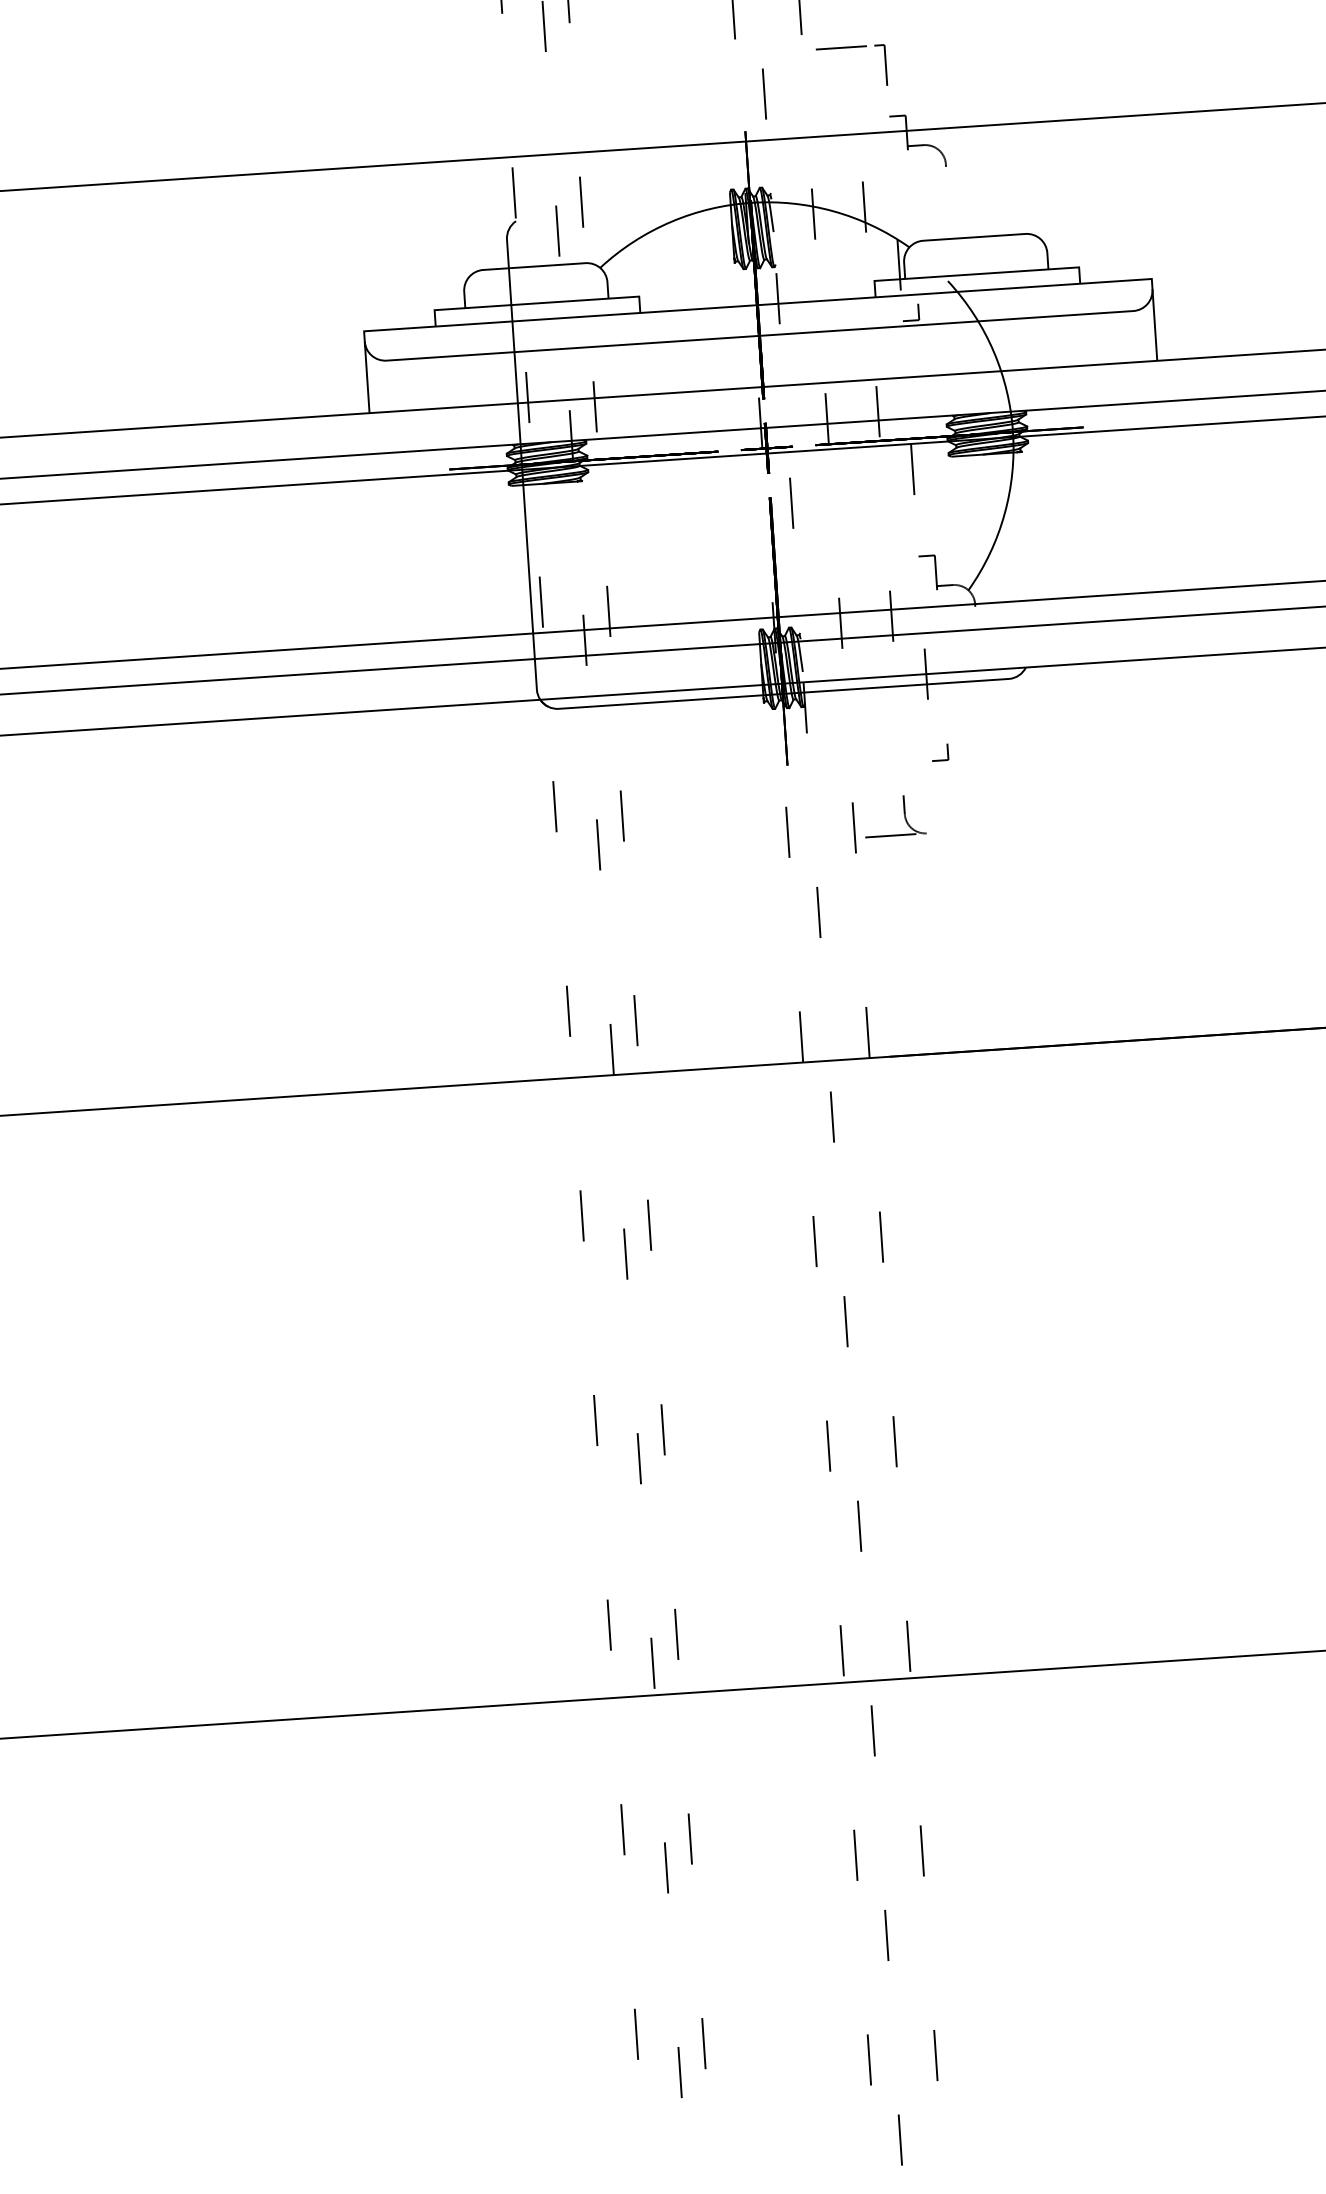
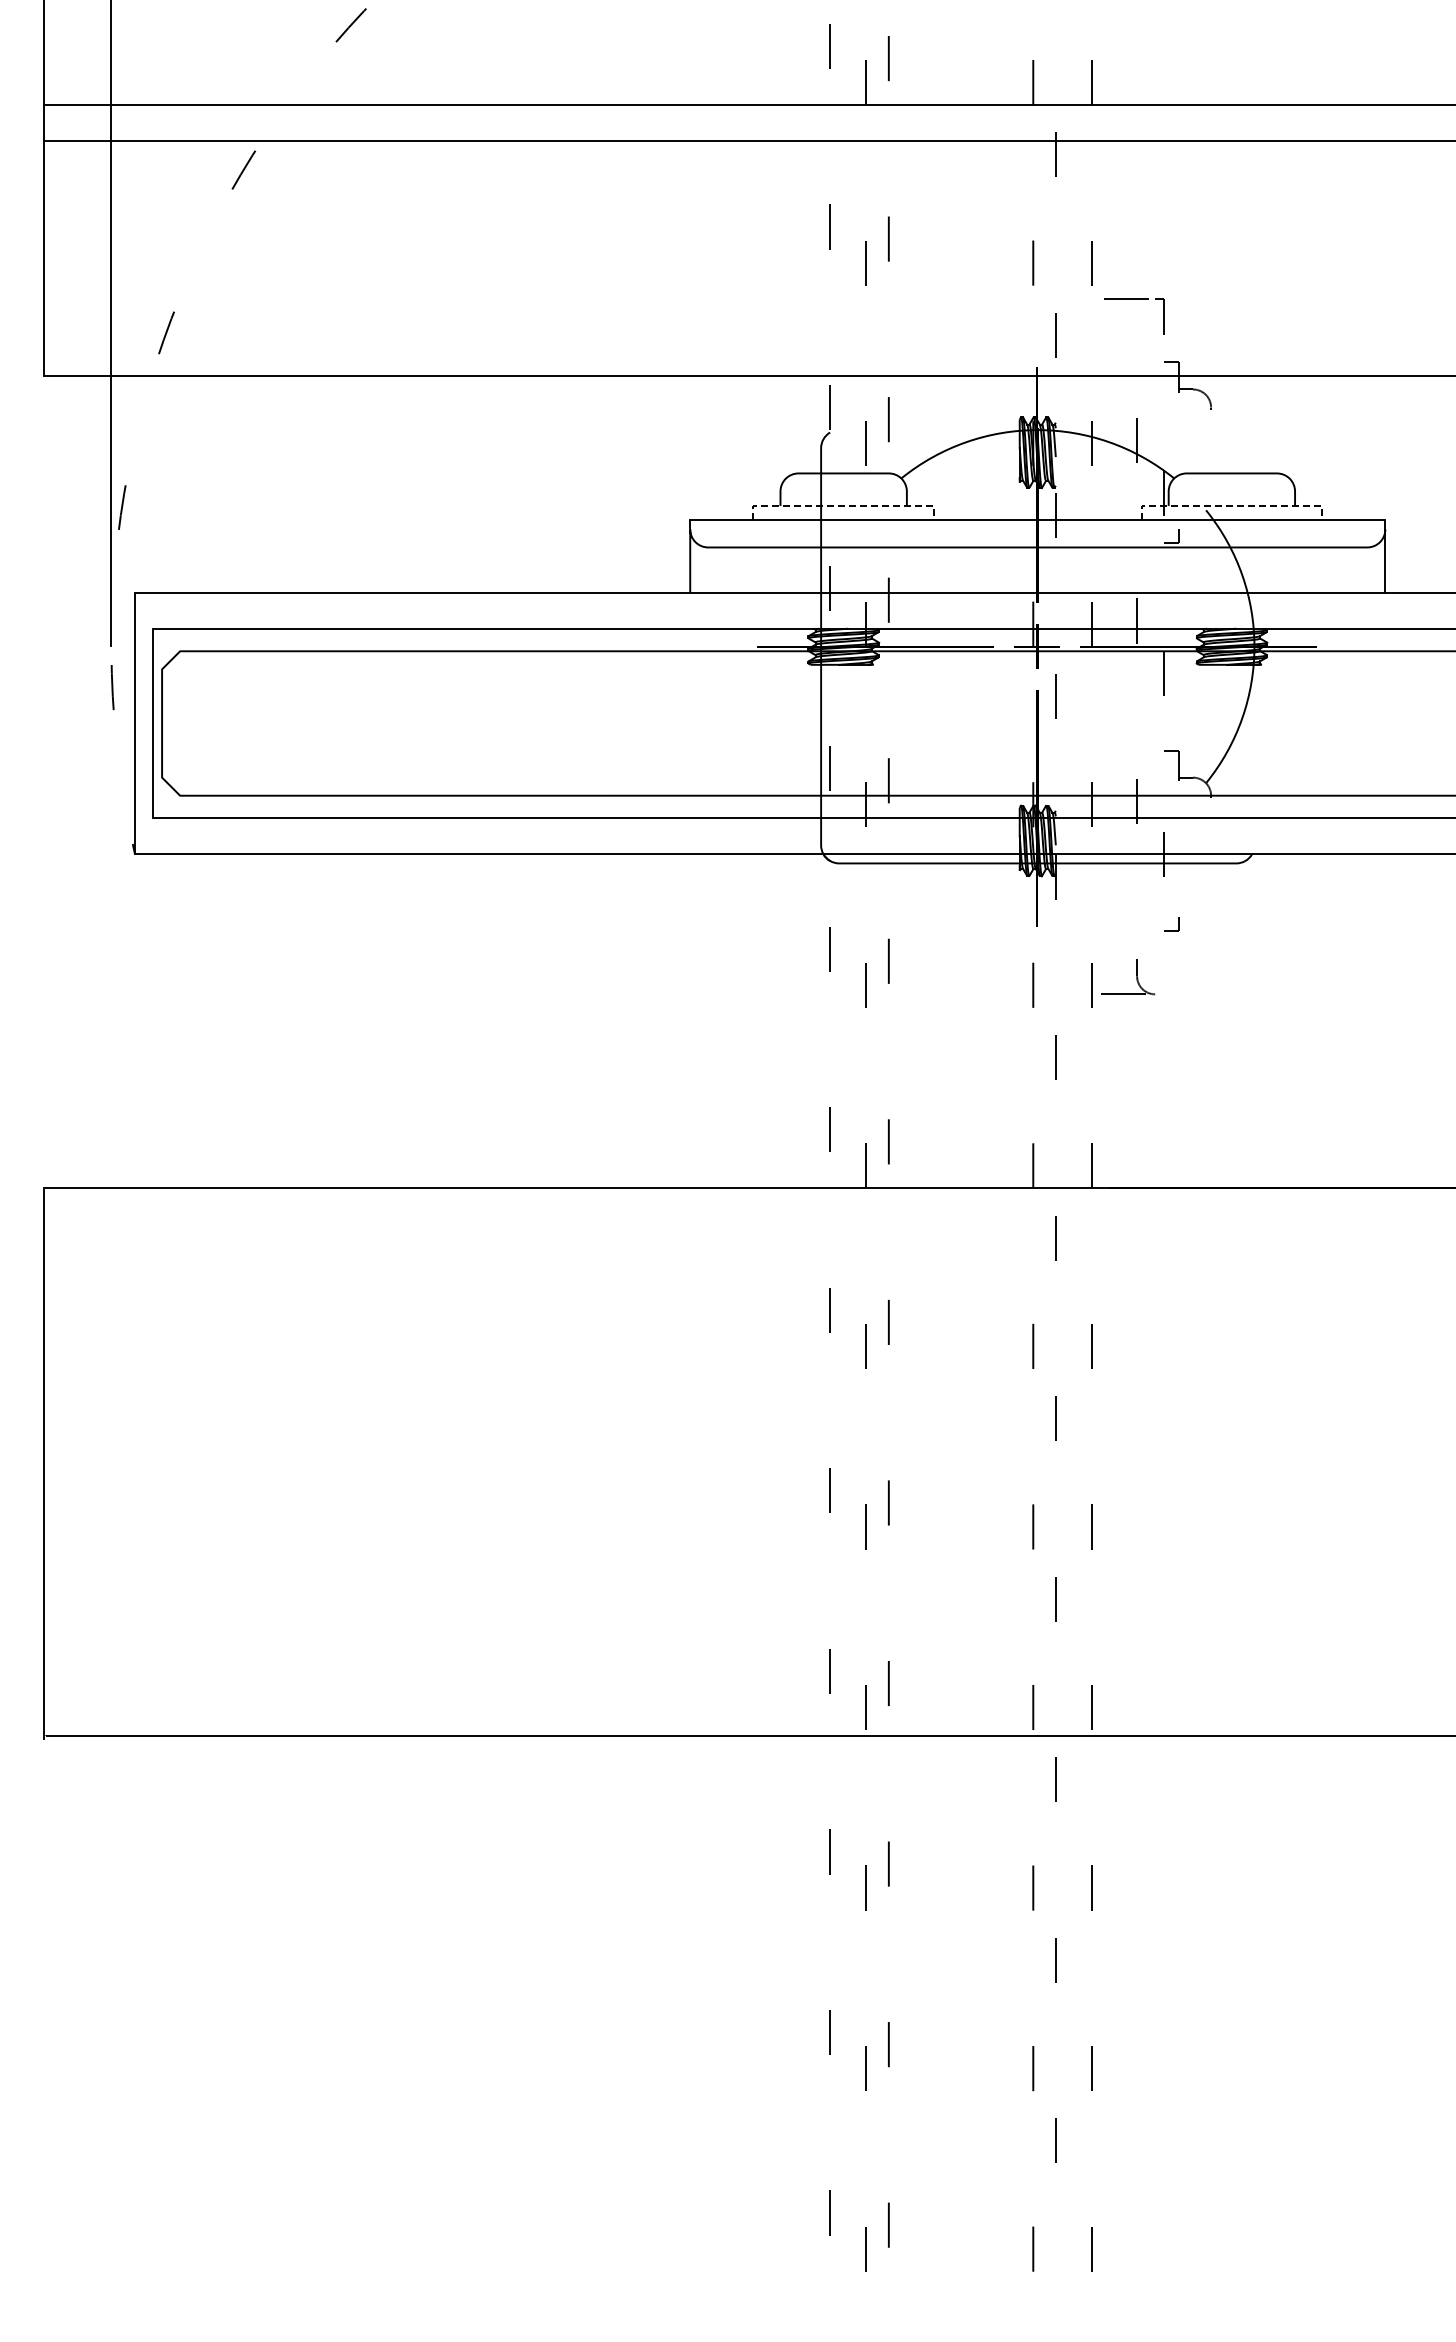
line: (977, 273) -> (1232, 505), solid -> dashed
line: (537, 302) -> (844, 505), solid -> dashed

